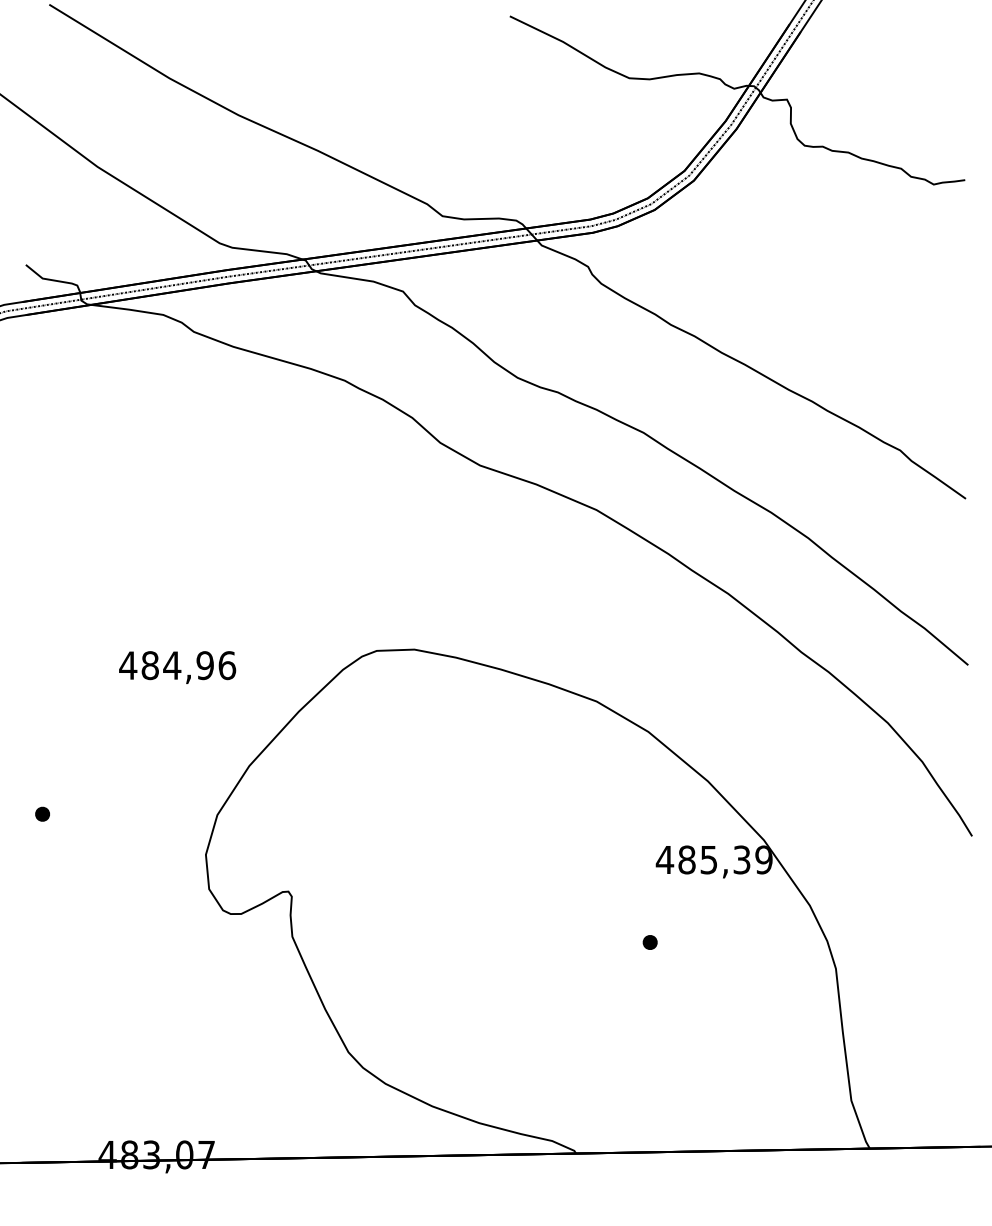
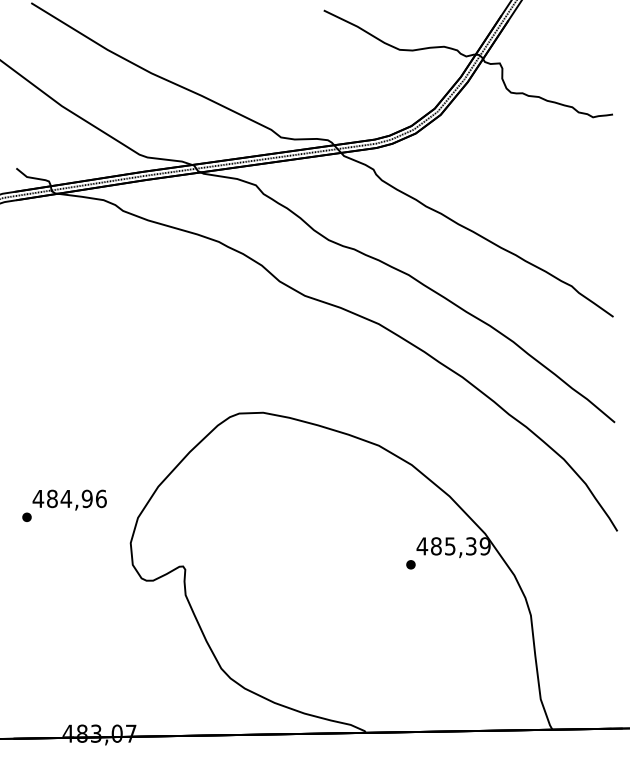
text: (177, 666) -> (69, 499), moved
part: (649, 942) -> (410, 564), moved

